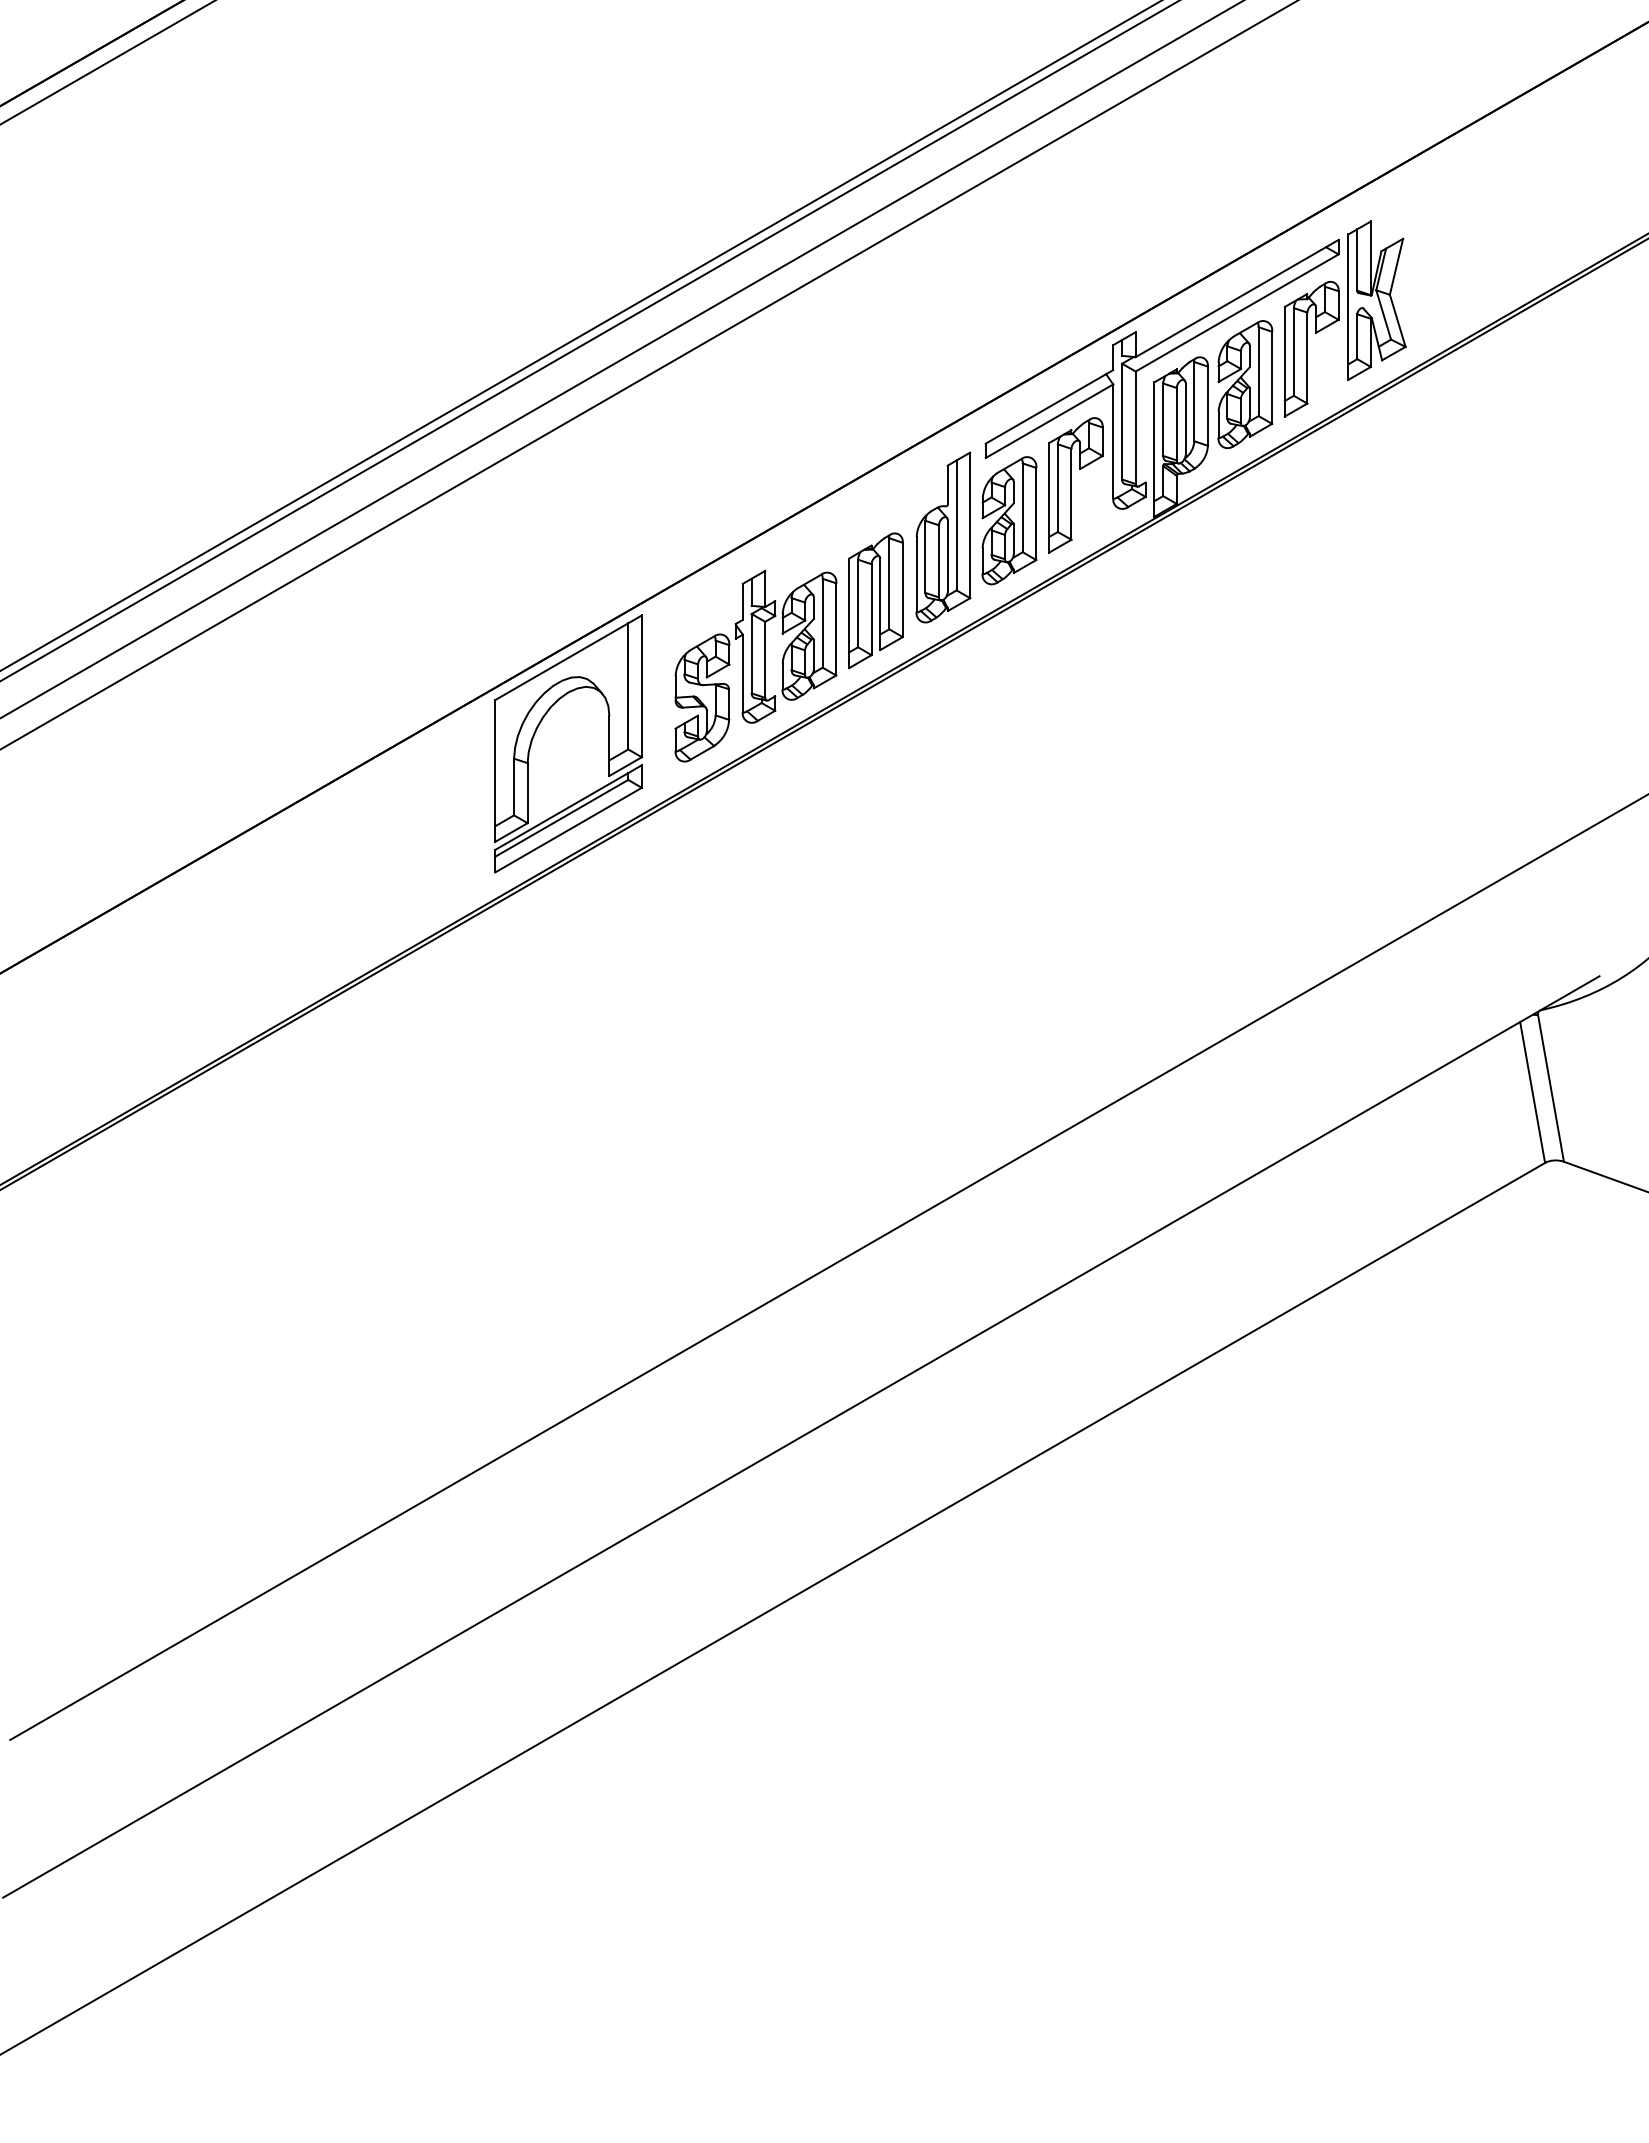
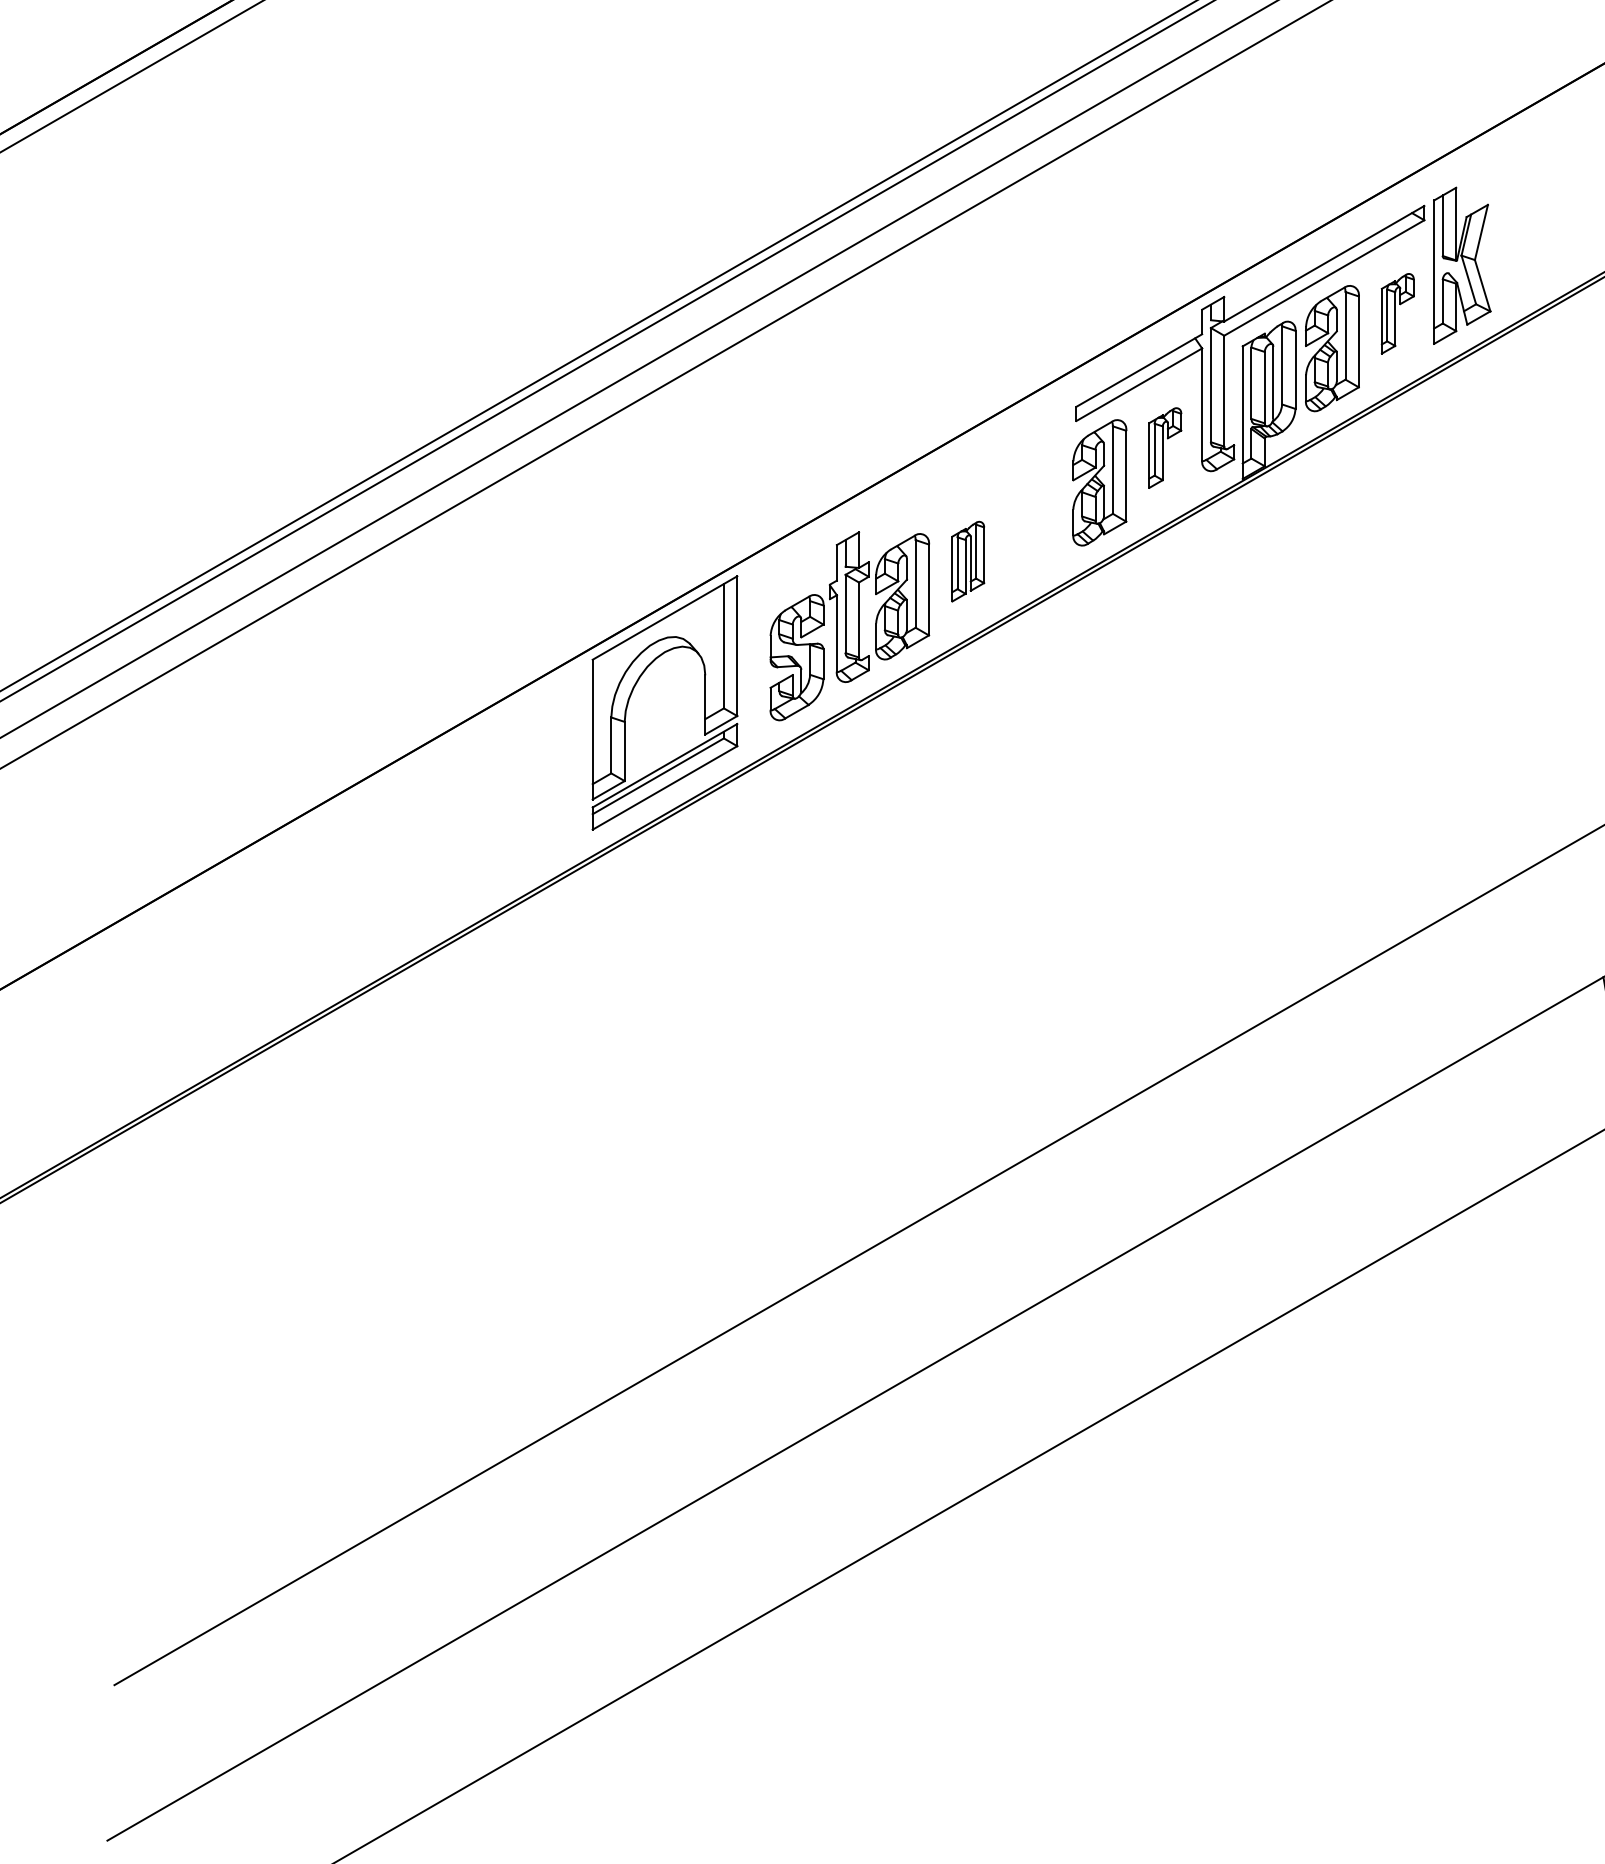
part: (1311, 349) -> (1397, 313), size x0.6
part: (1075, 485) -> (1164, 448), size x0.6
part: (943, 537) -> (1034, 499), removed
part: (875, 600) -> (967, 561), size x0.6

